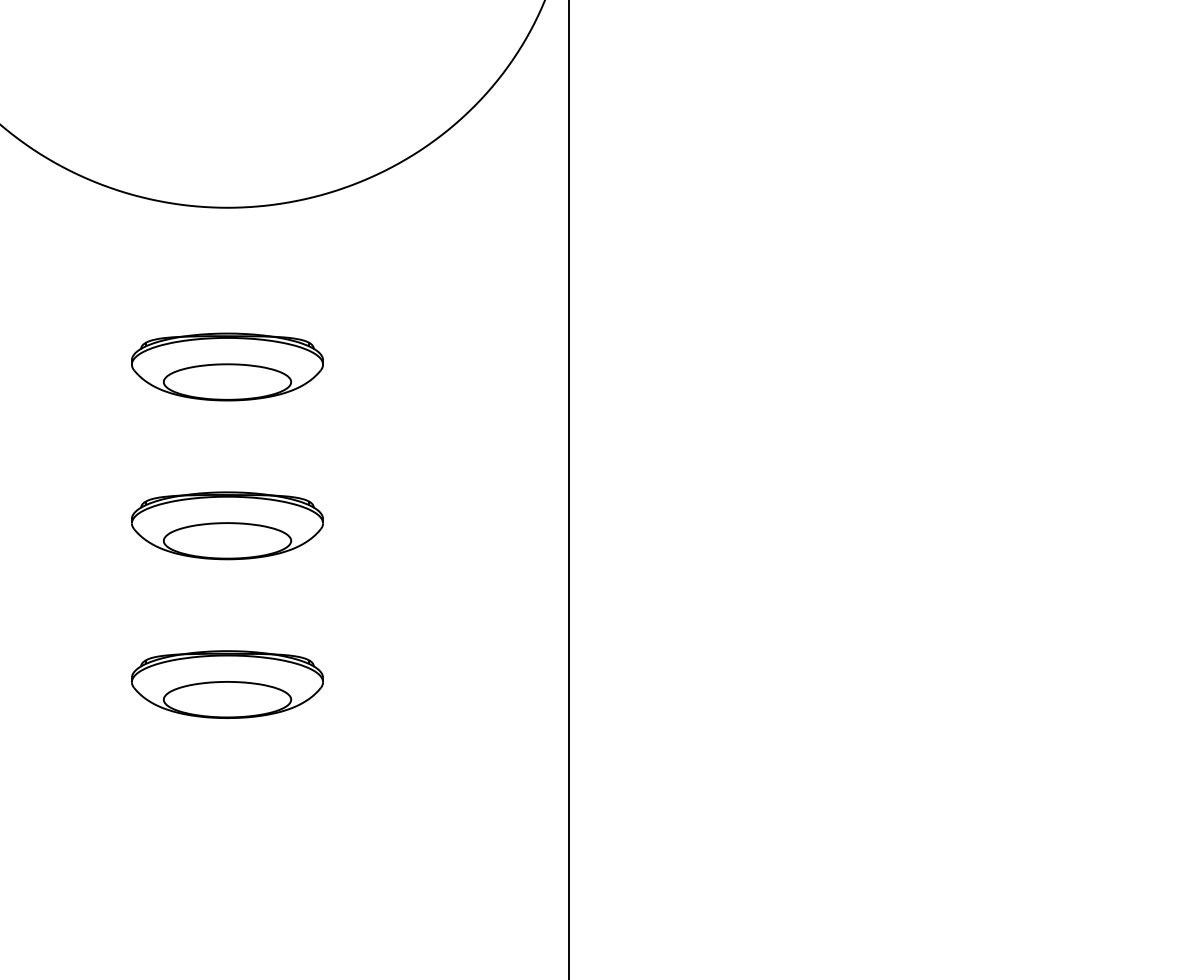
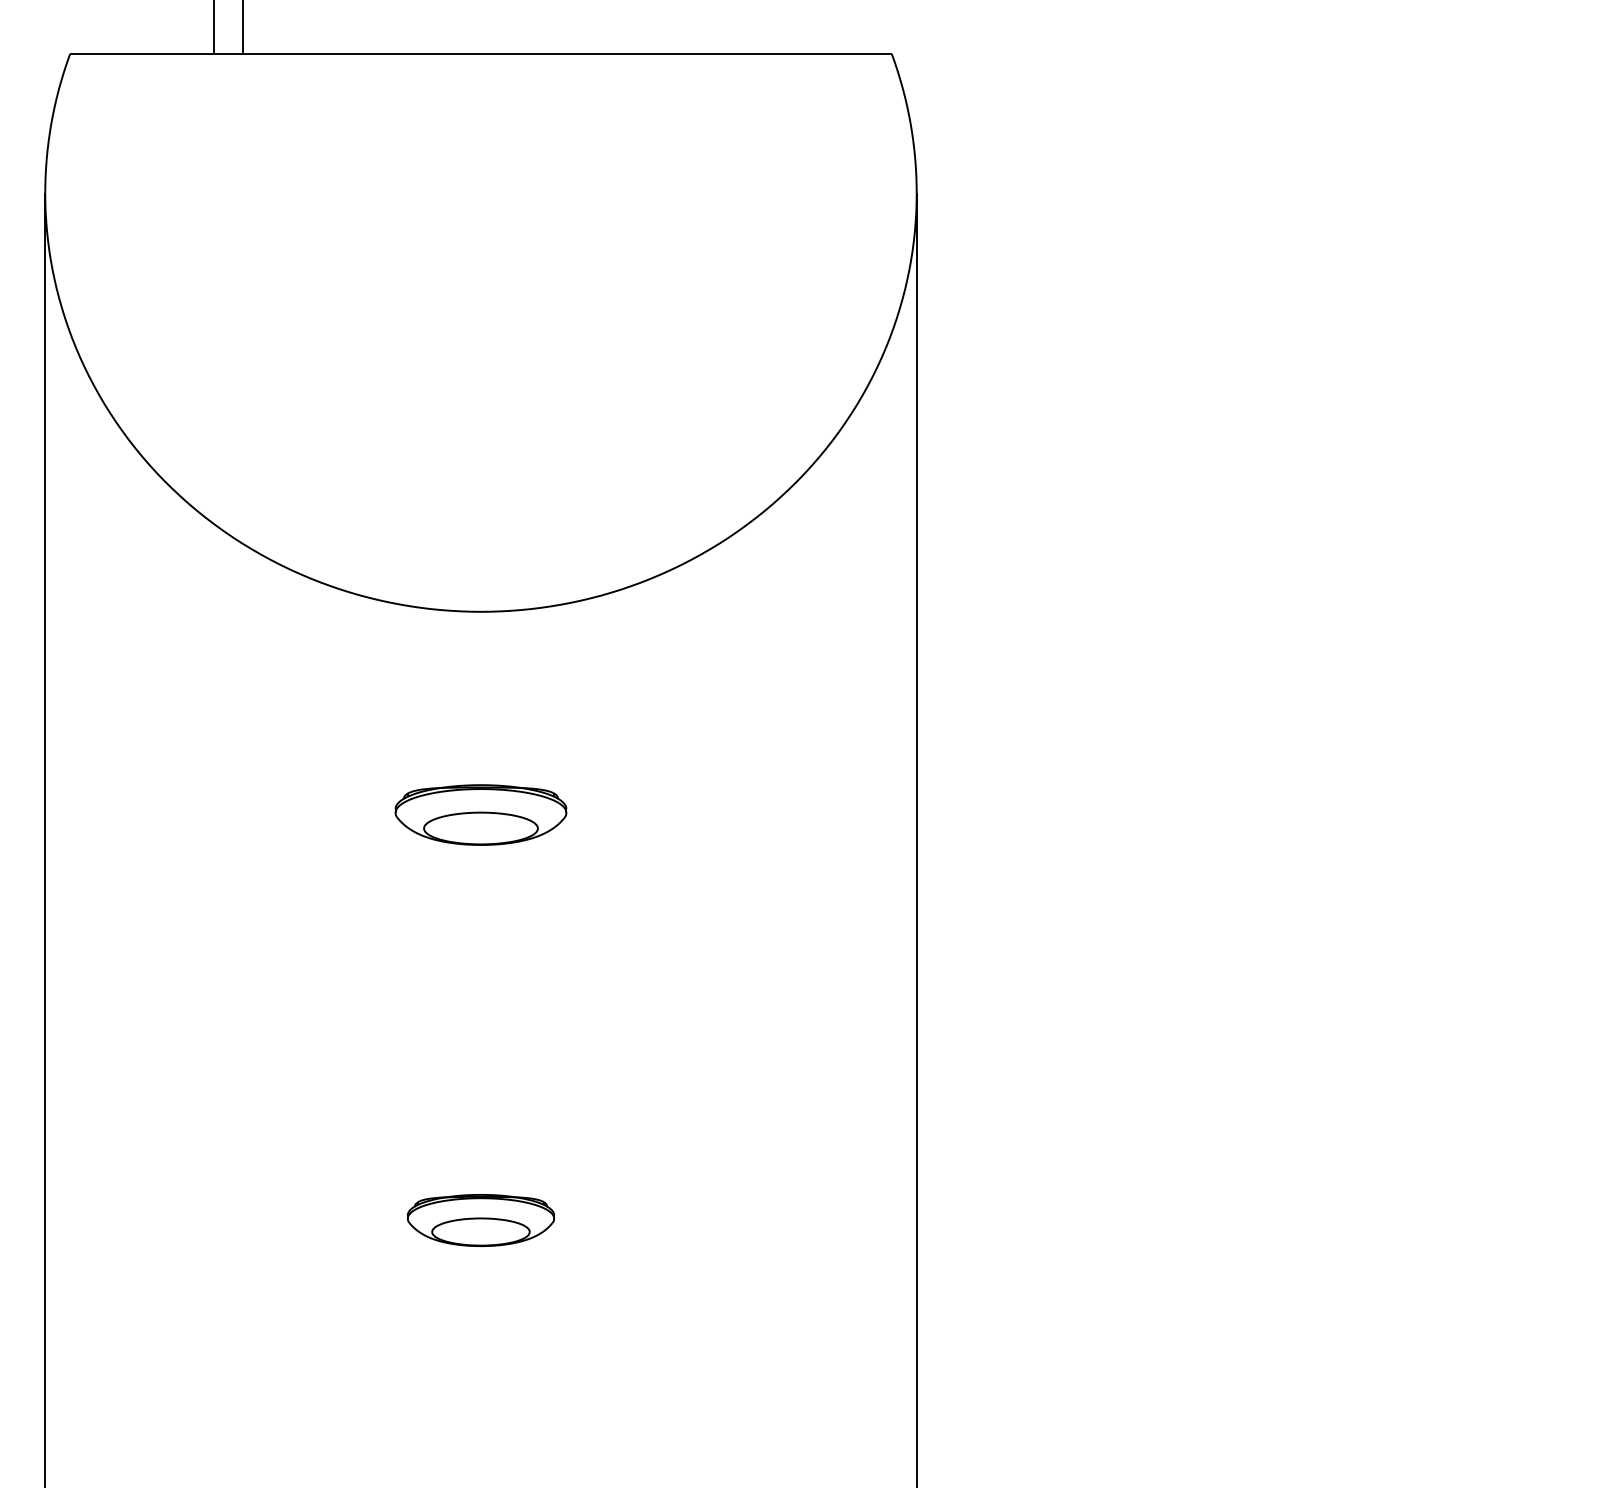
part: (227, 366) -> (480, 814), size x0.7
part: (227, 525) -> (480, 1017), removed
part: (227, 684) -> (480, 1220), size x0.6

